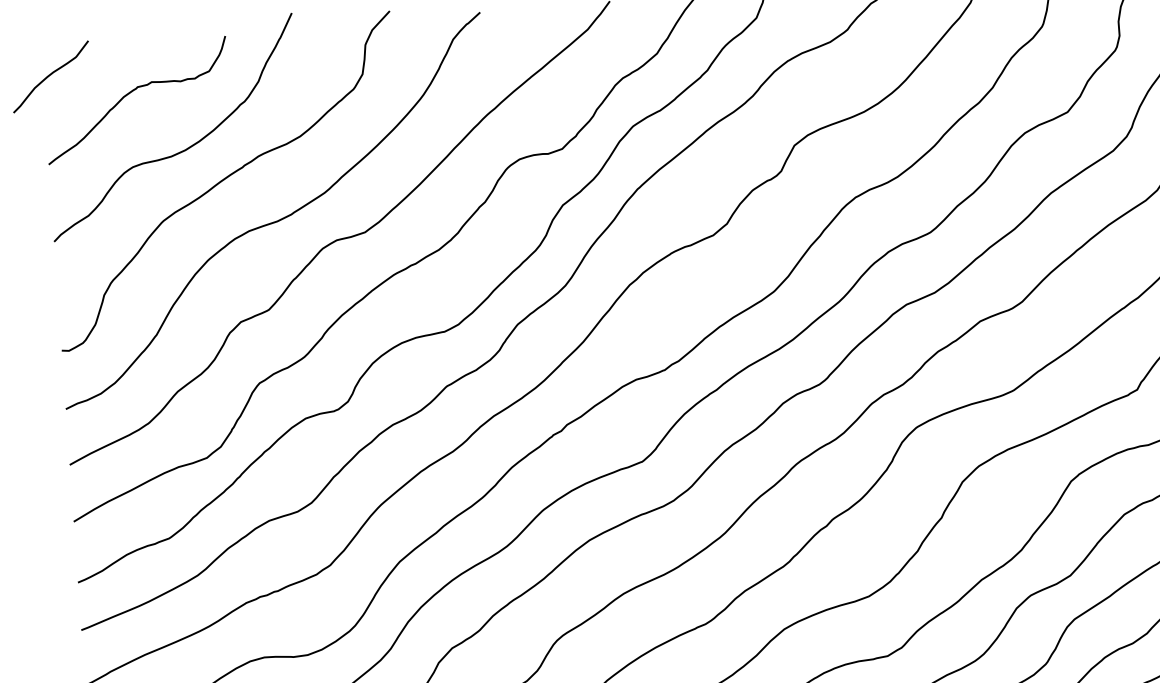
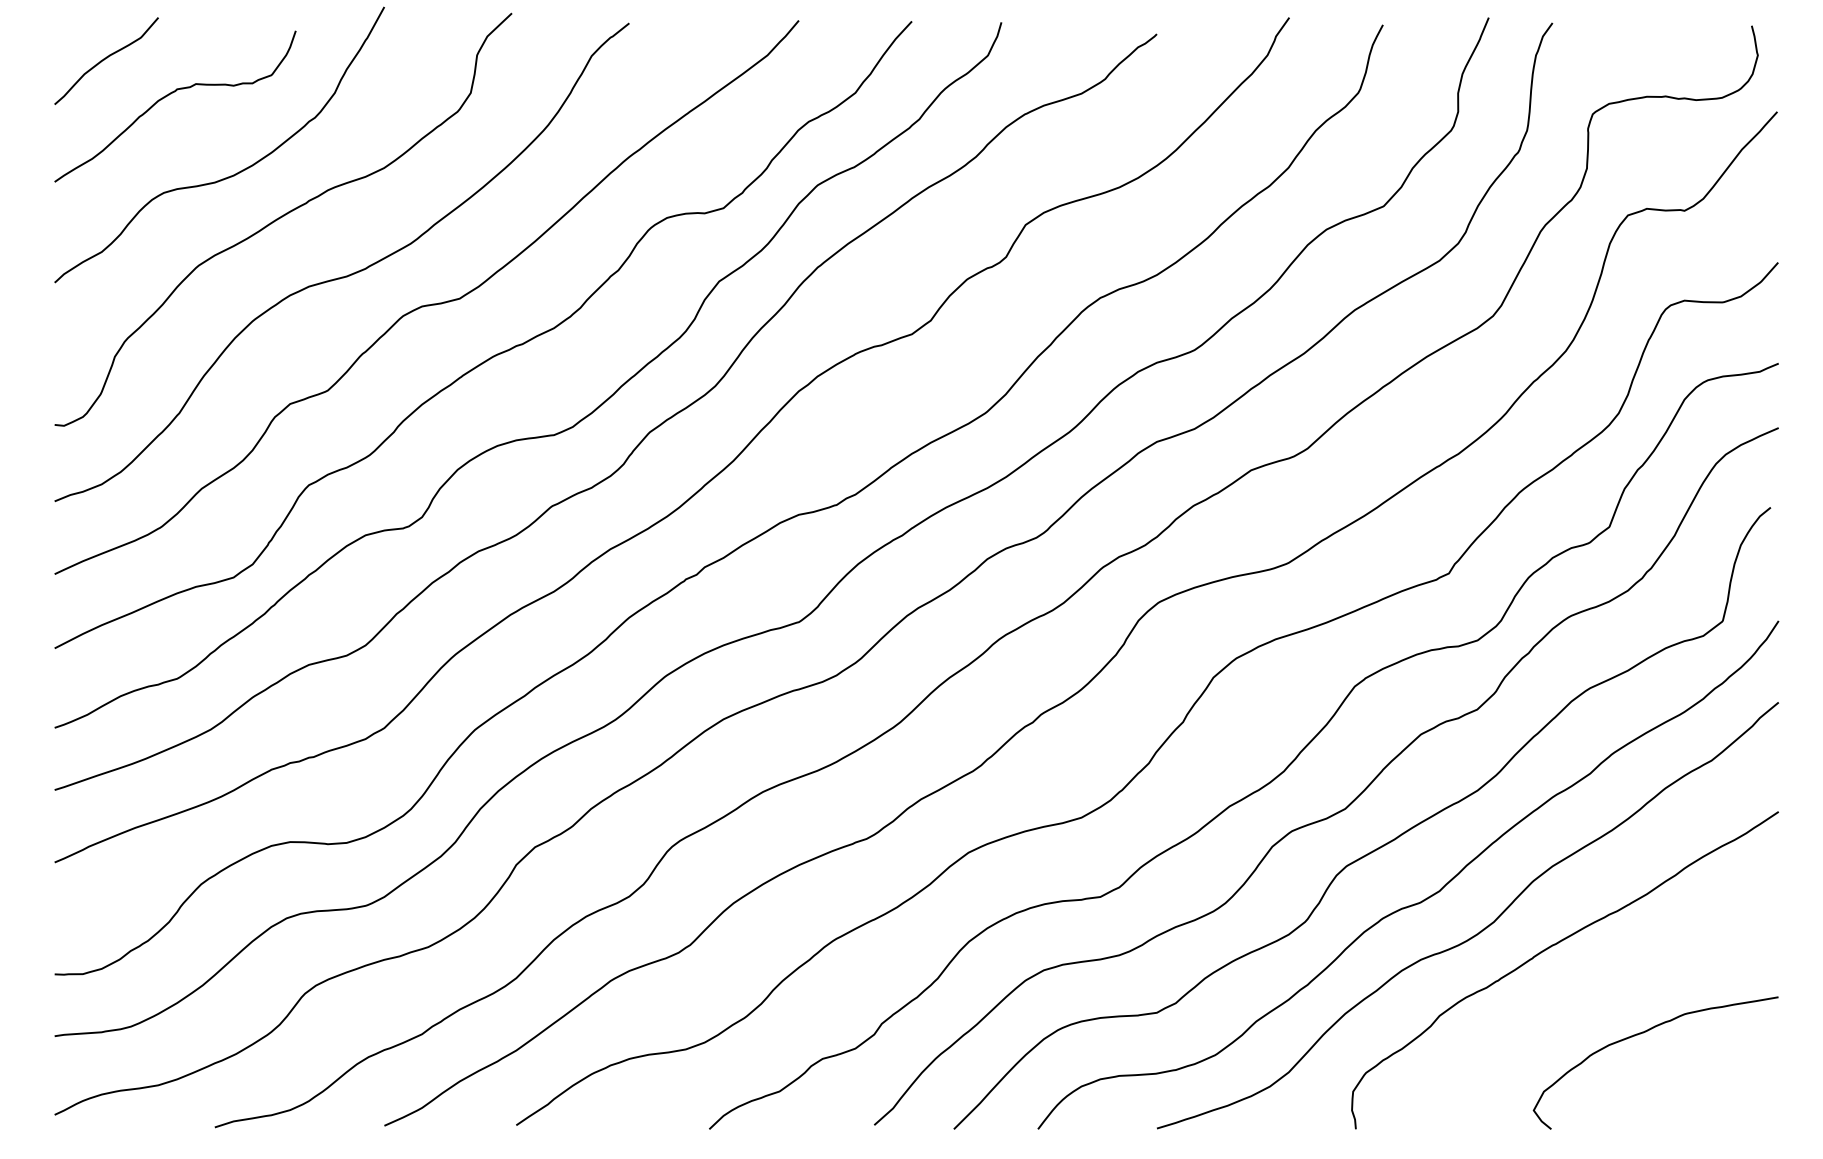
curve: (50, 75) -> (105, 59), moved

